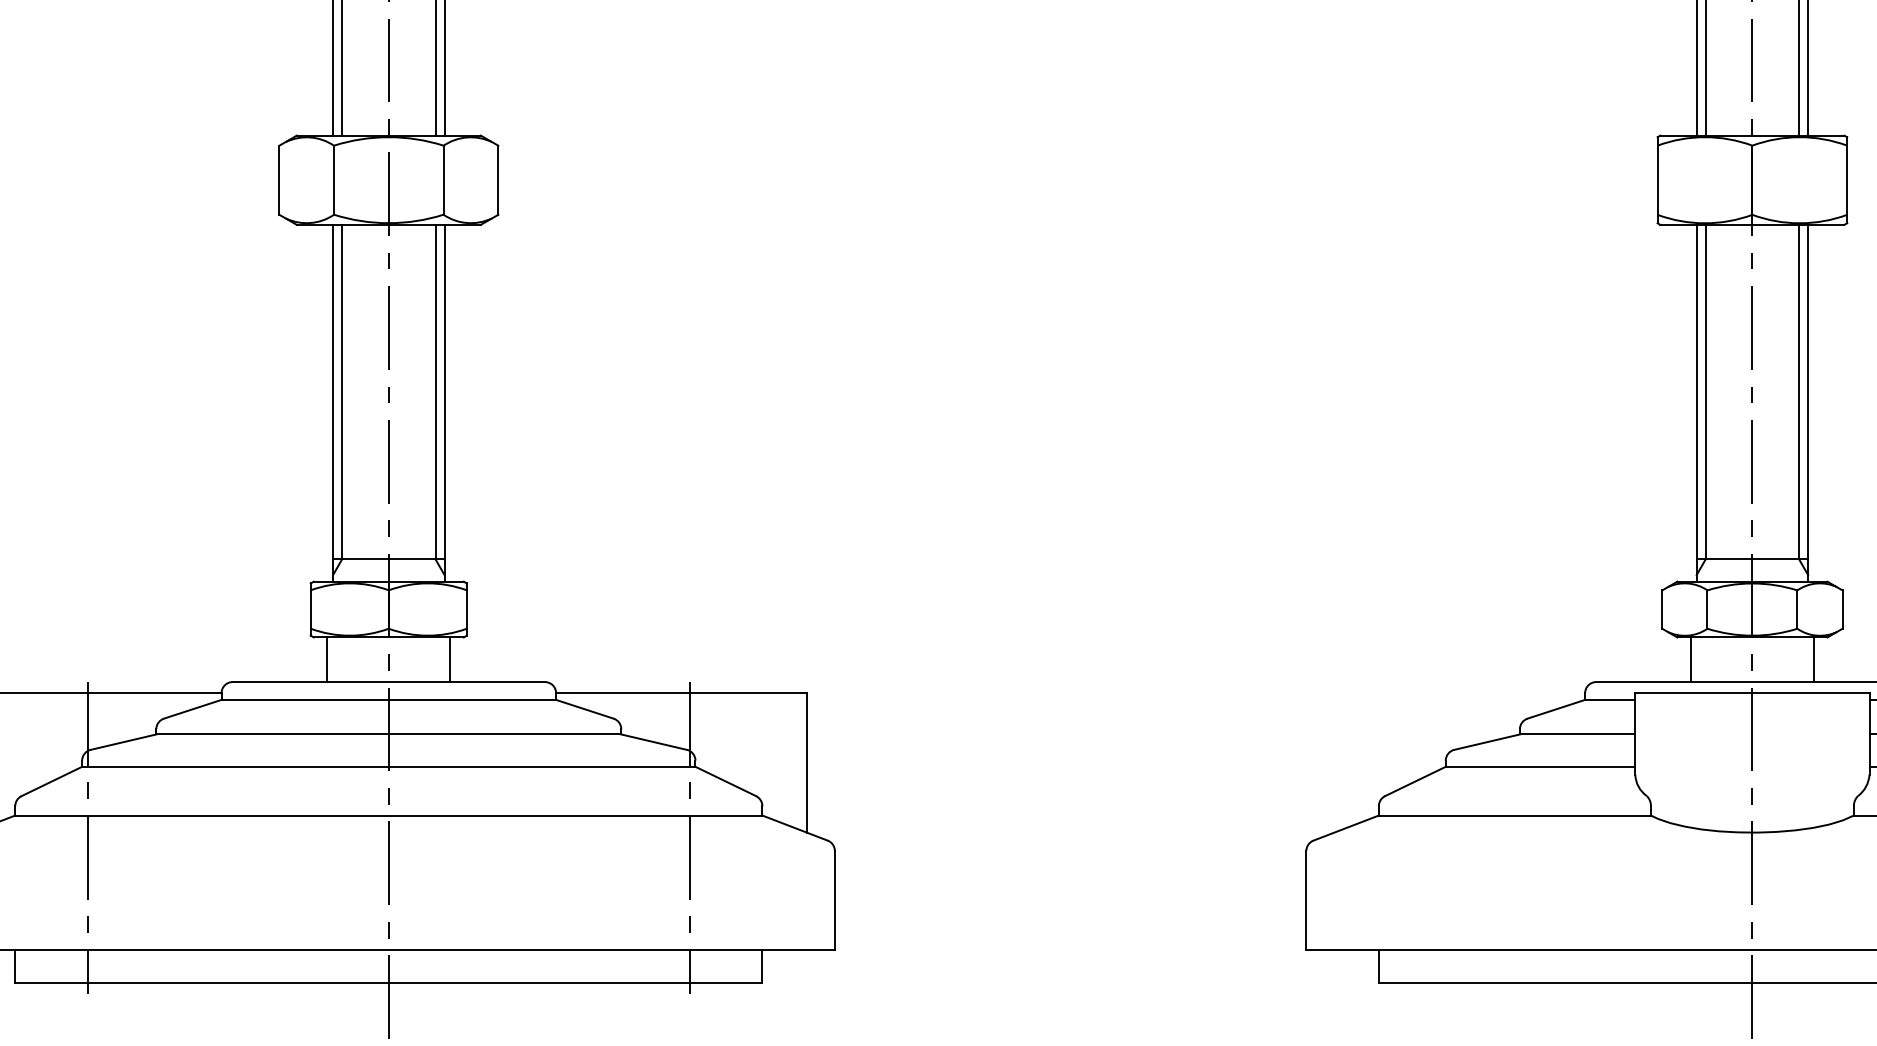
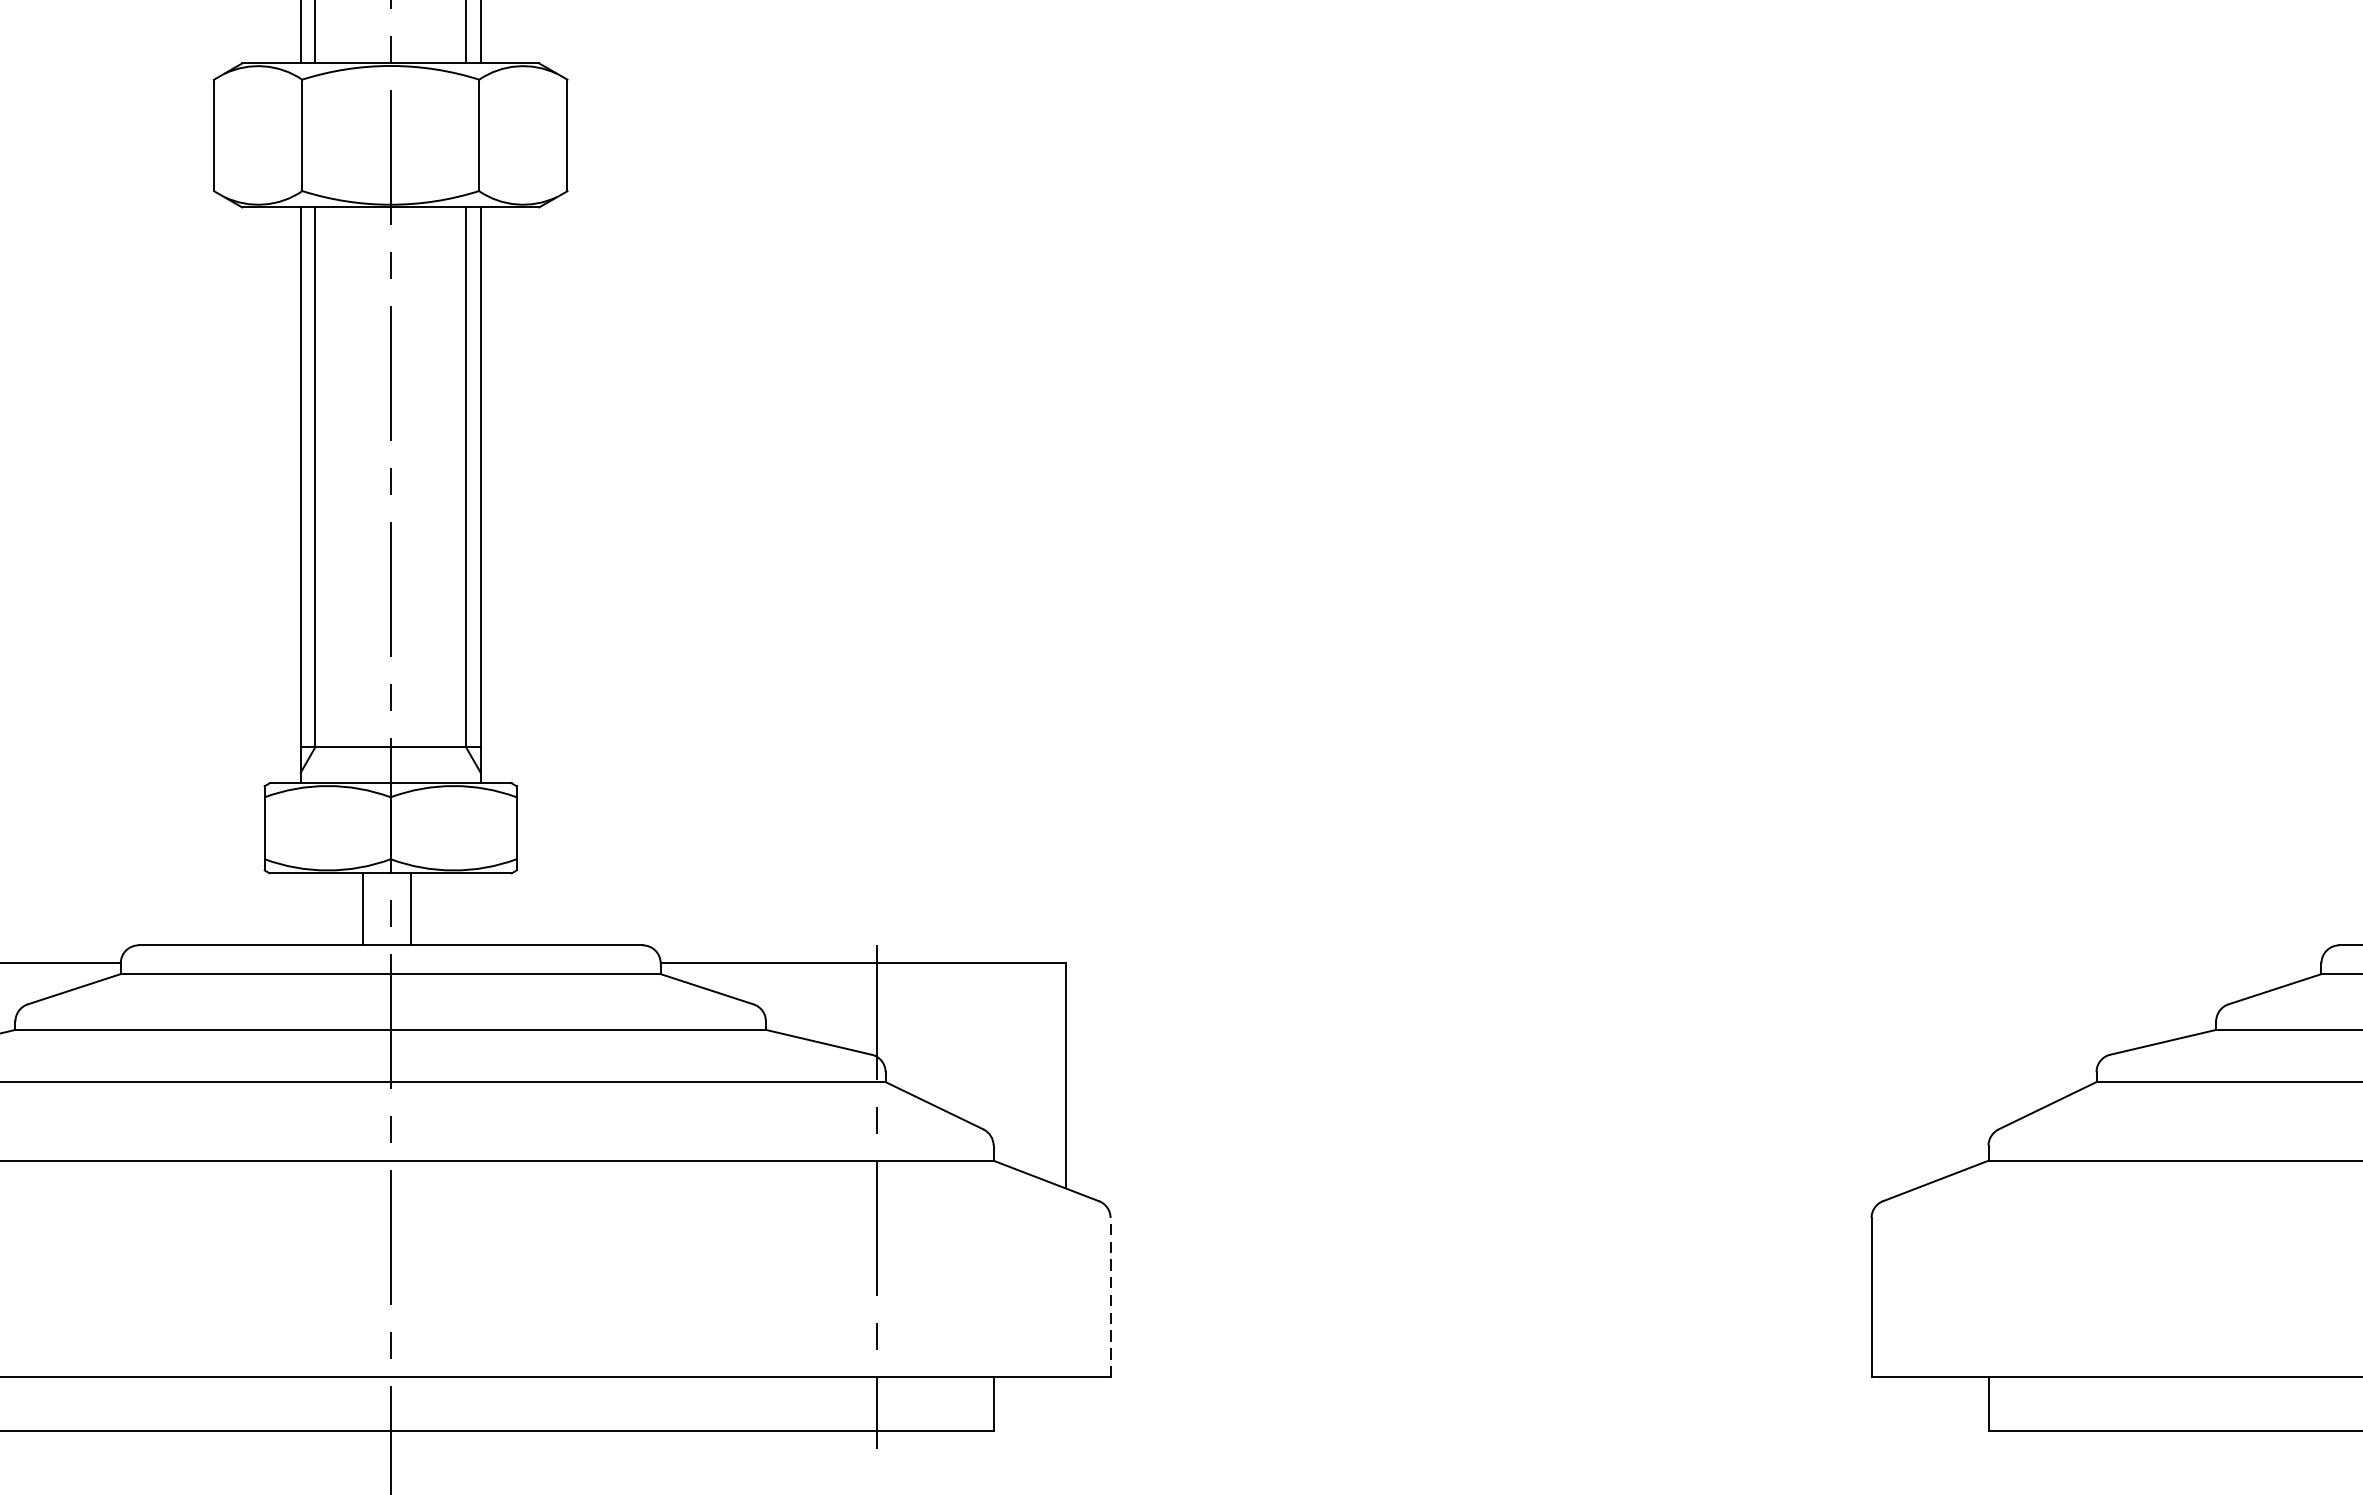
line: (327, 659) -> (362, 908), moved
line: (450, 659) -> (411, 908), moved
line: (834, 899) -> (1109, 1296), solid -> dashed

